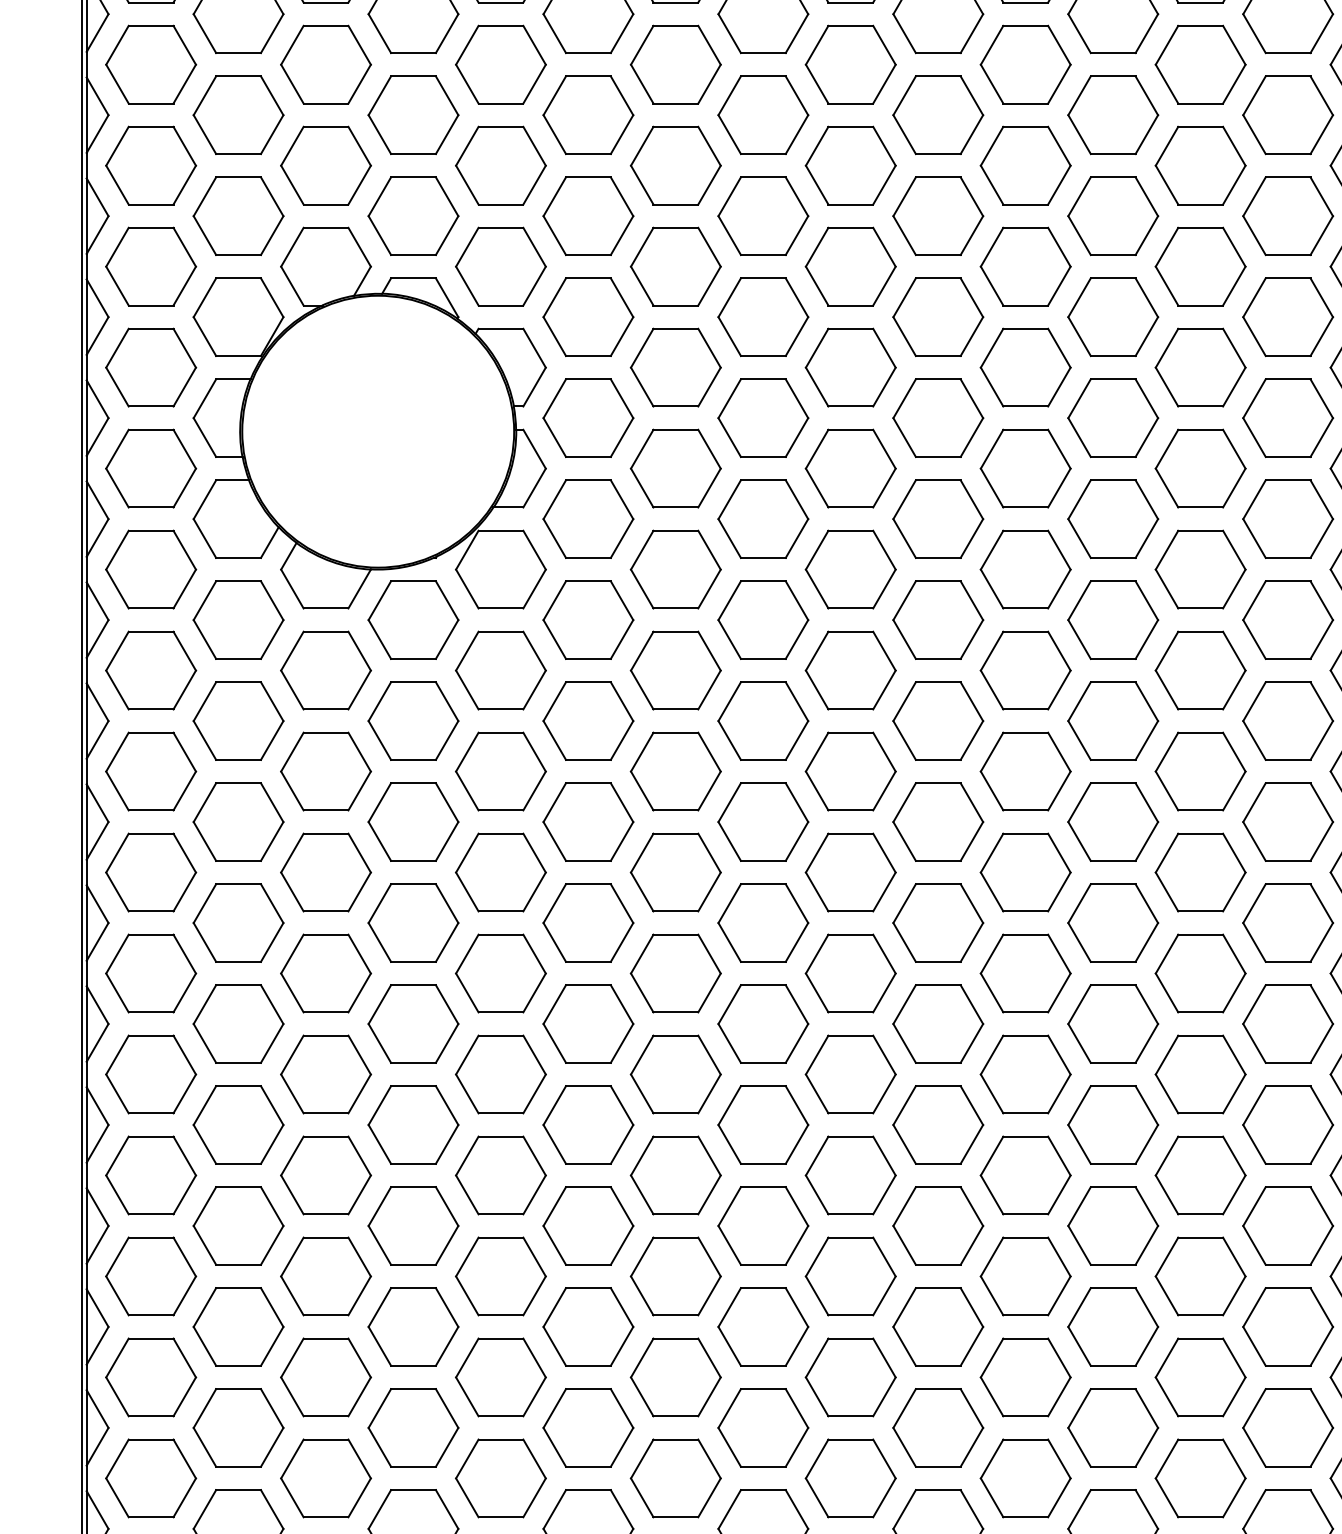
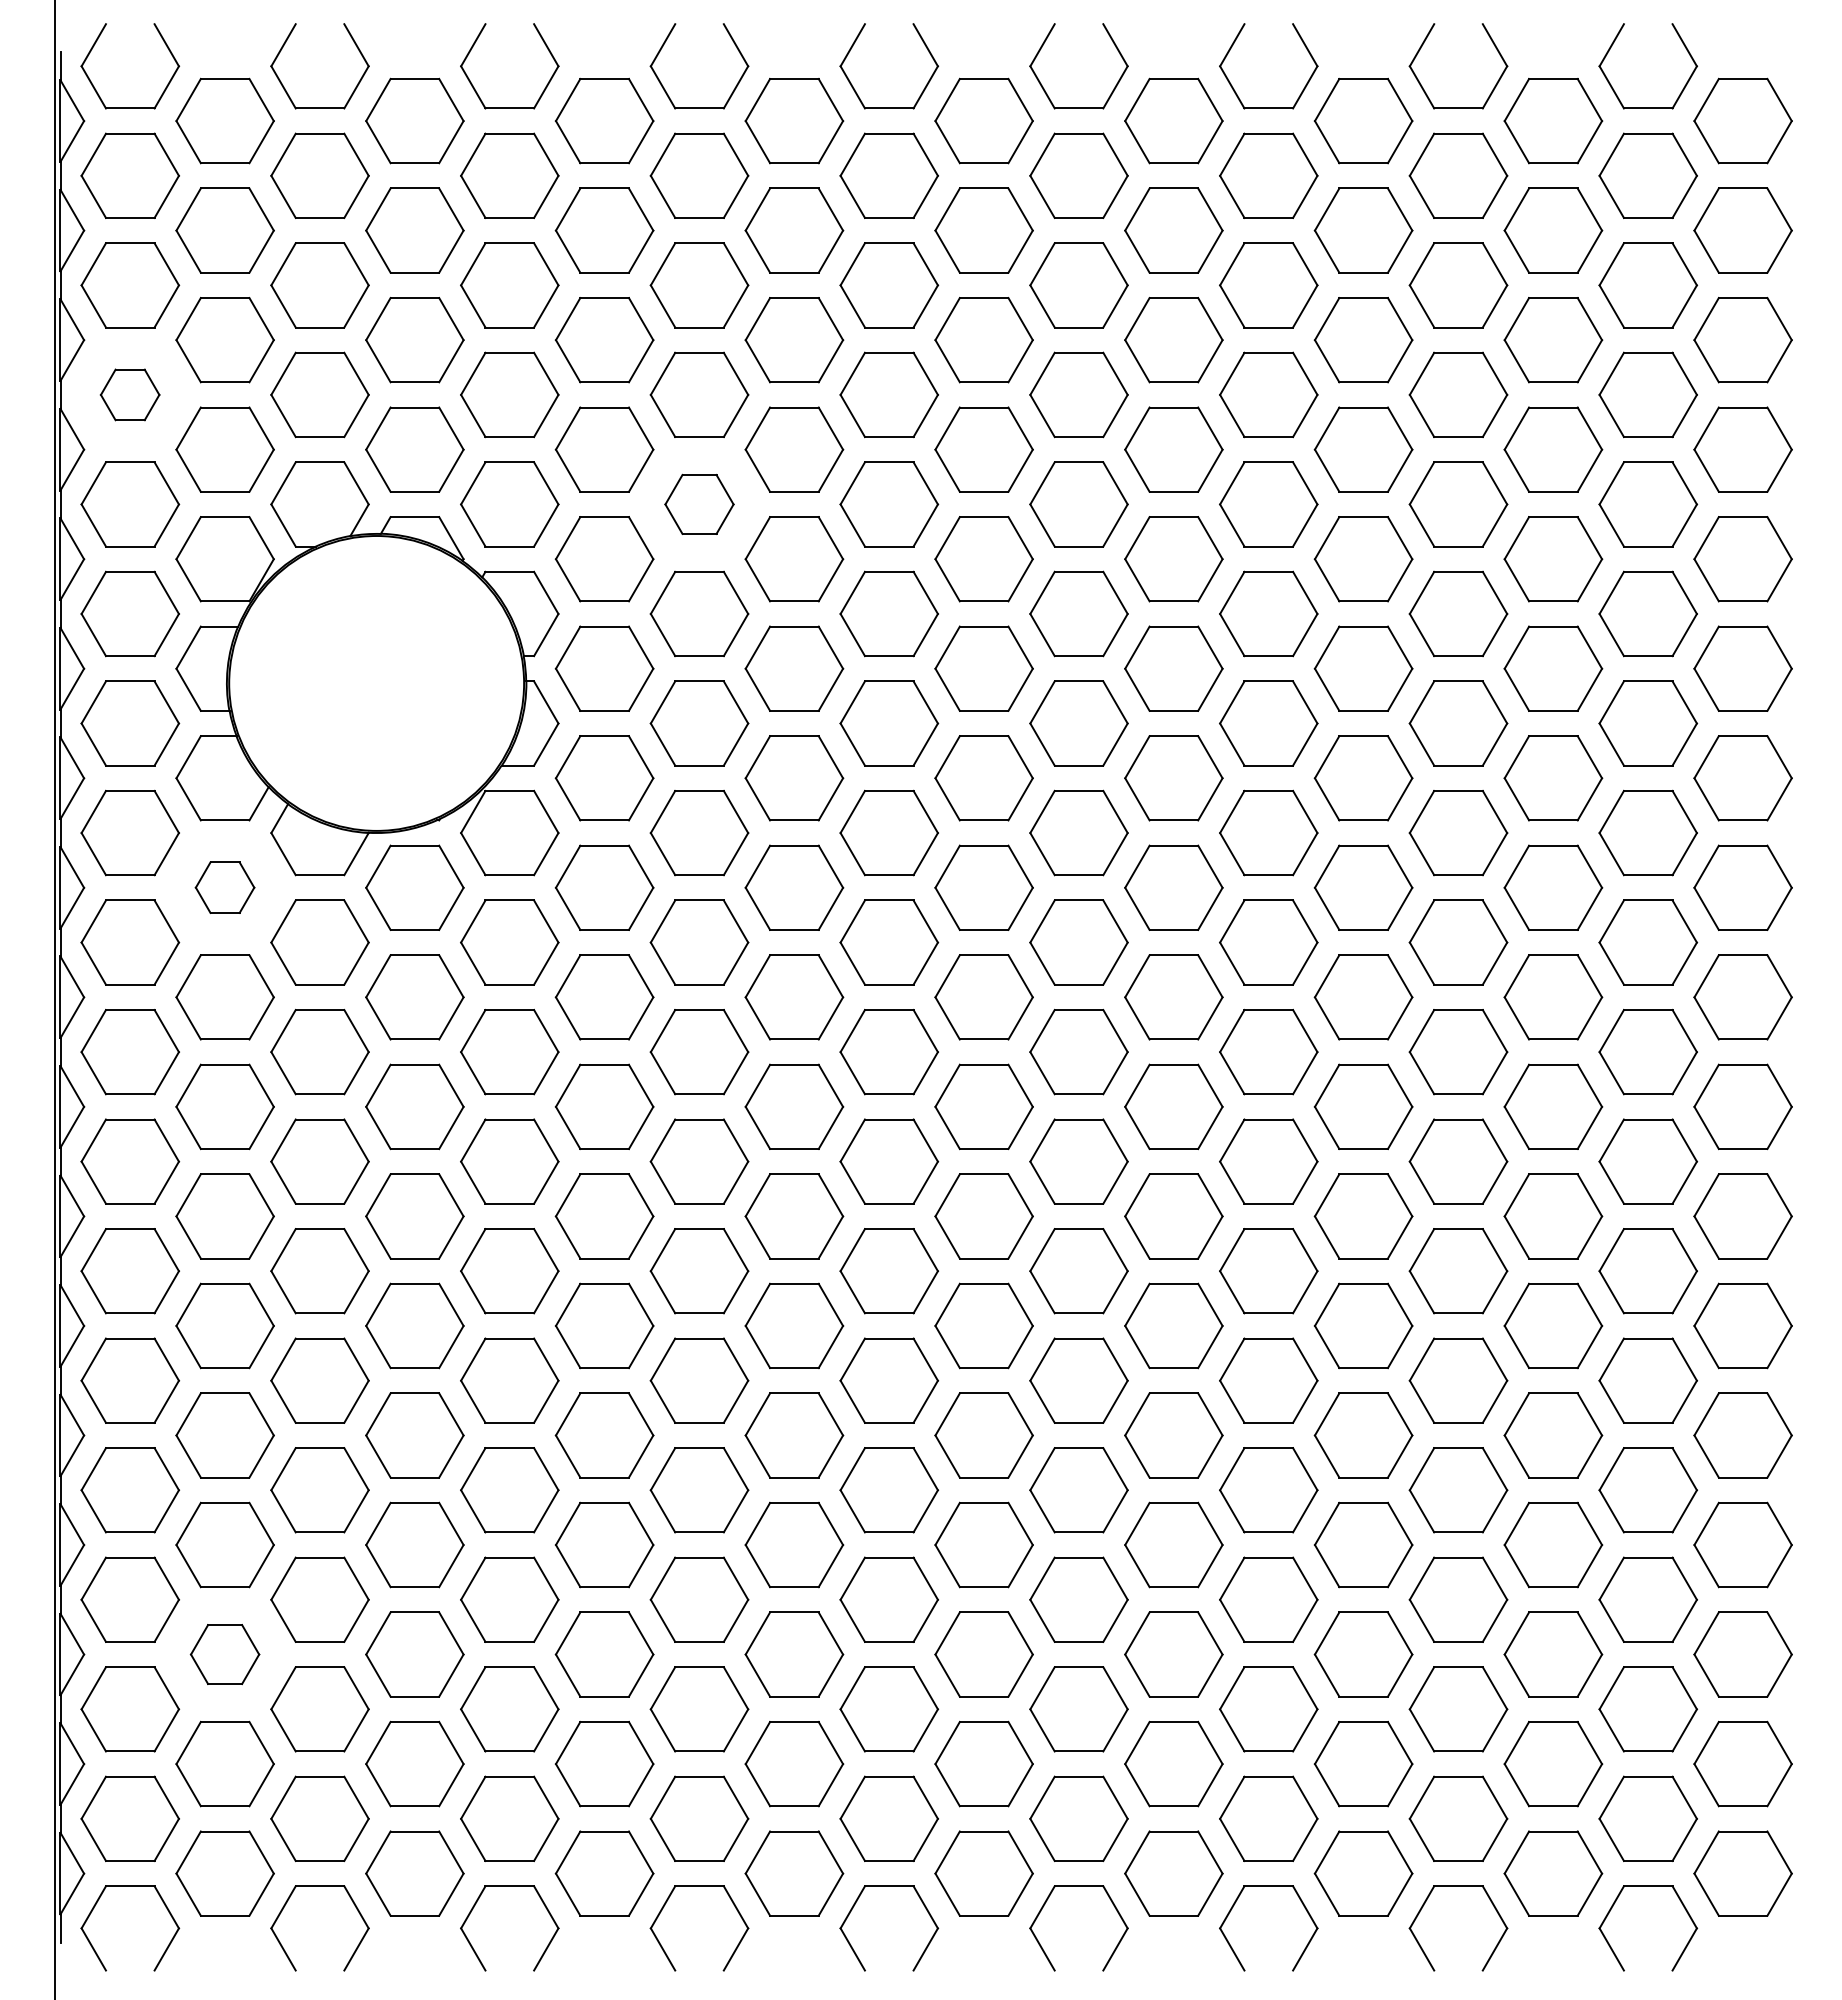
part: (150, 165) -> (129, 394), size x0.6
part: (675, 266) -> (699, 504), size x0.7
part: (237, 619) -> (224, 887), size x0.6
part: (237, 1326) -> (224, 1654), size x0.7

